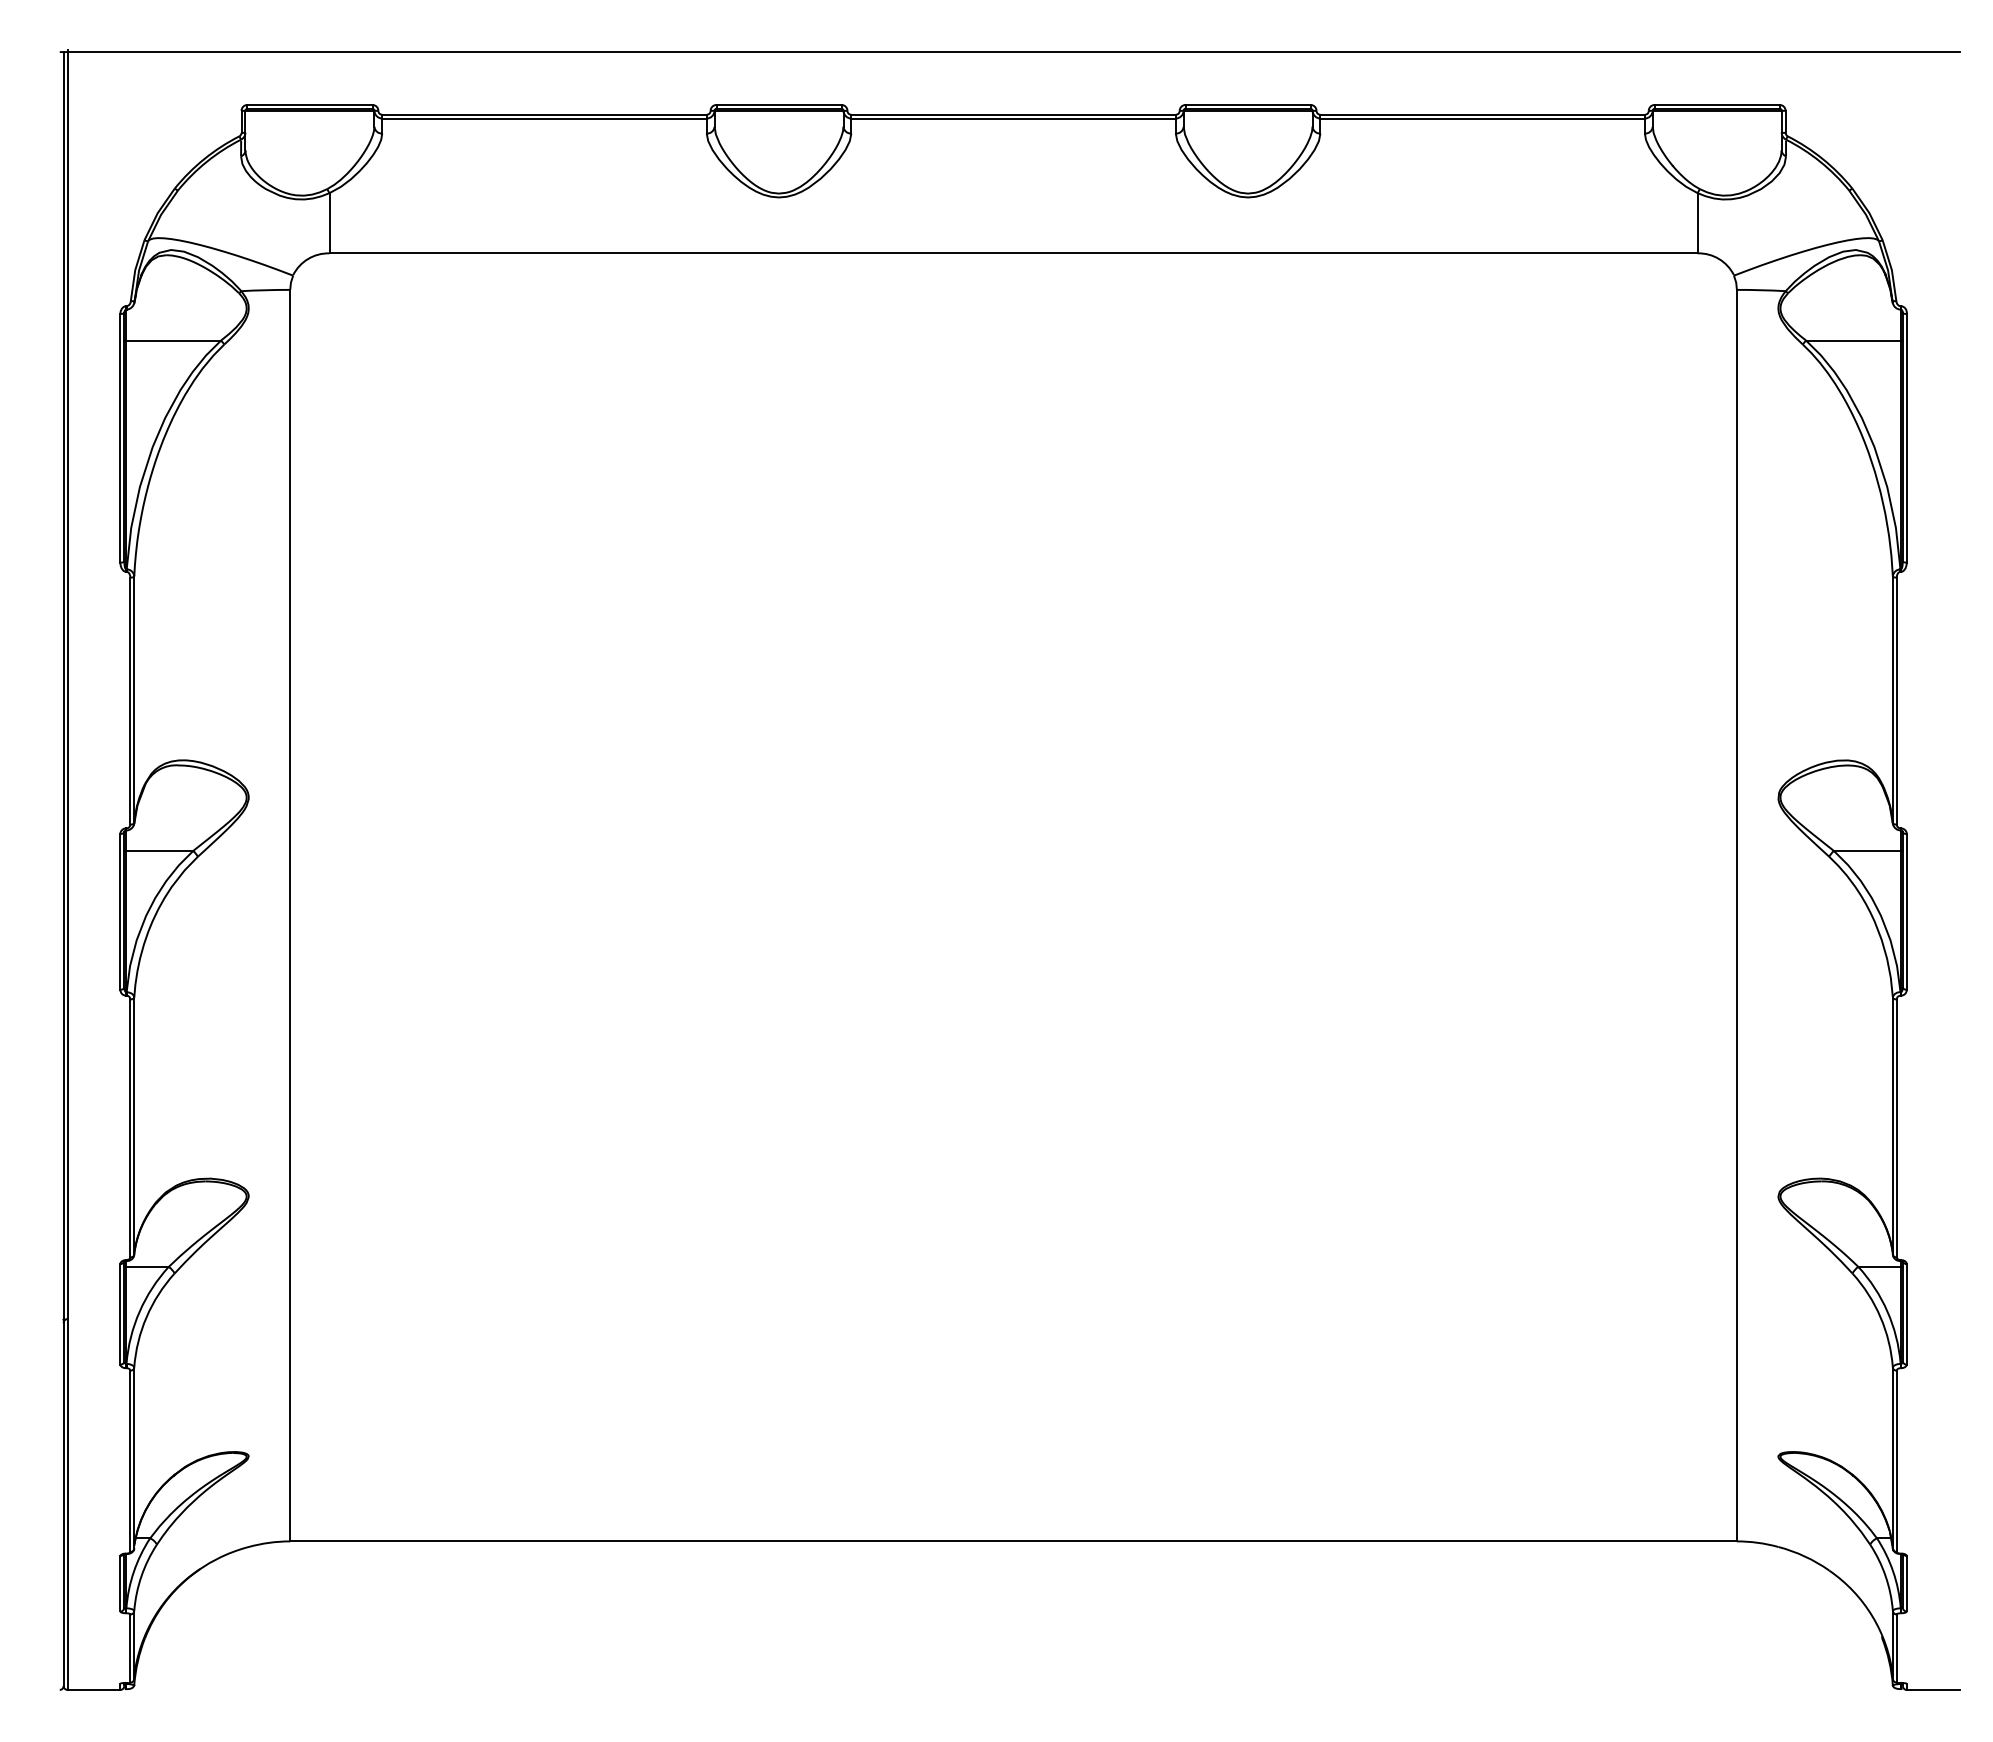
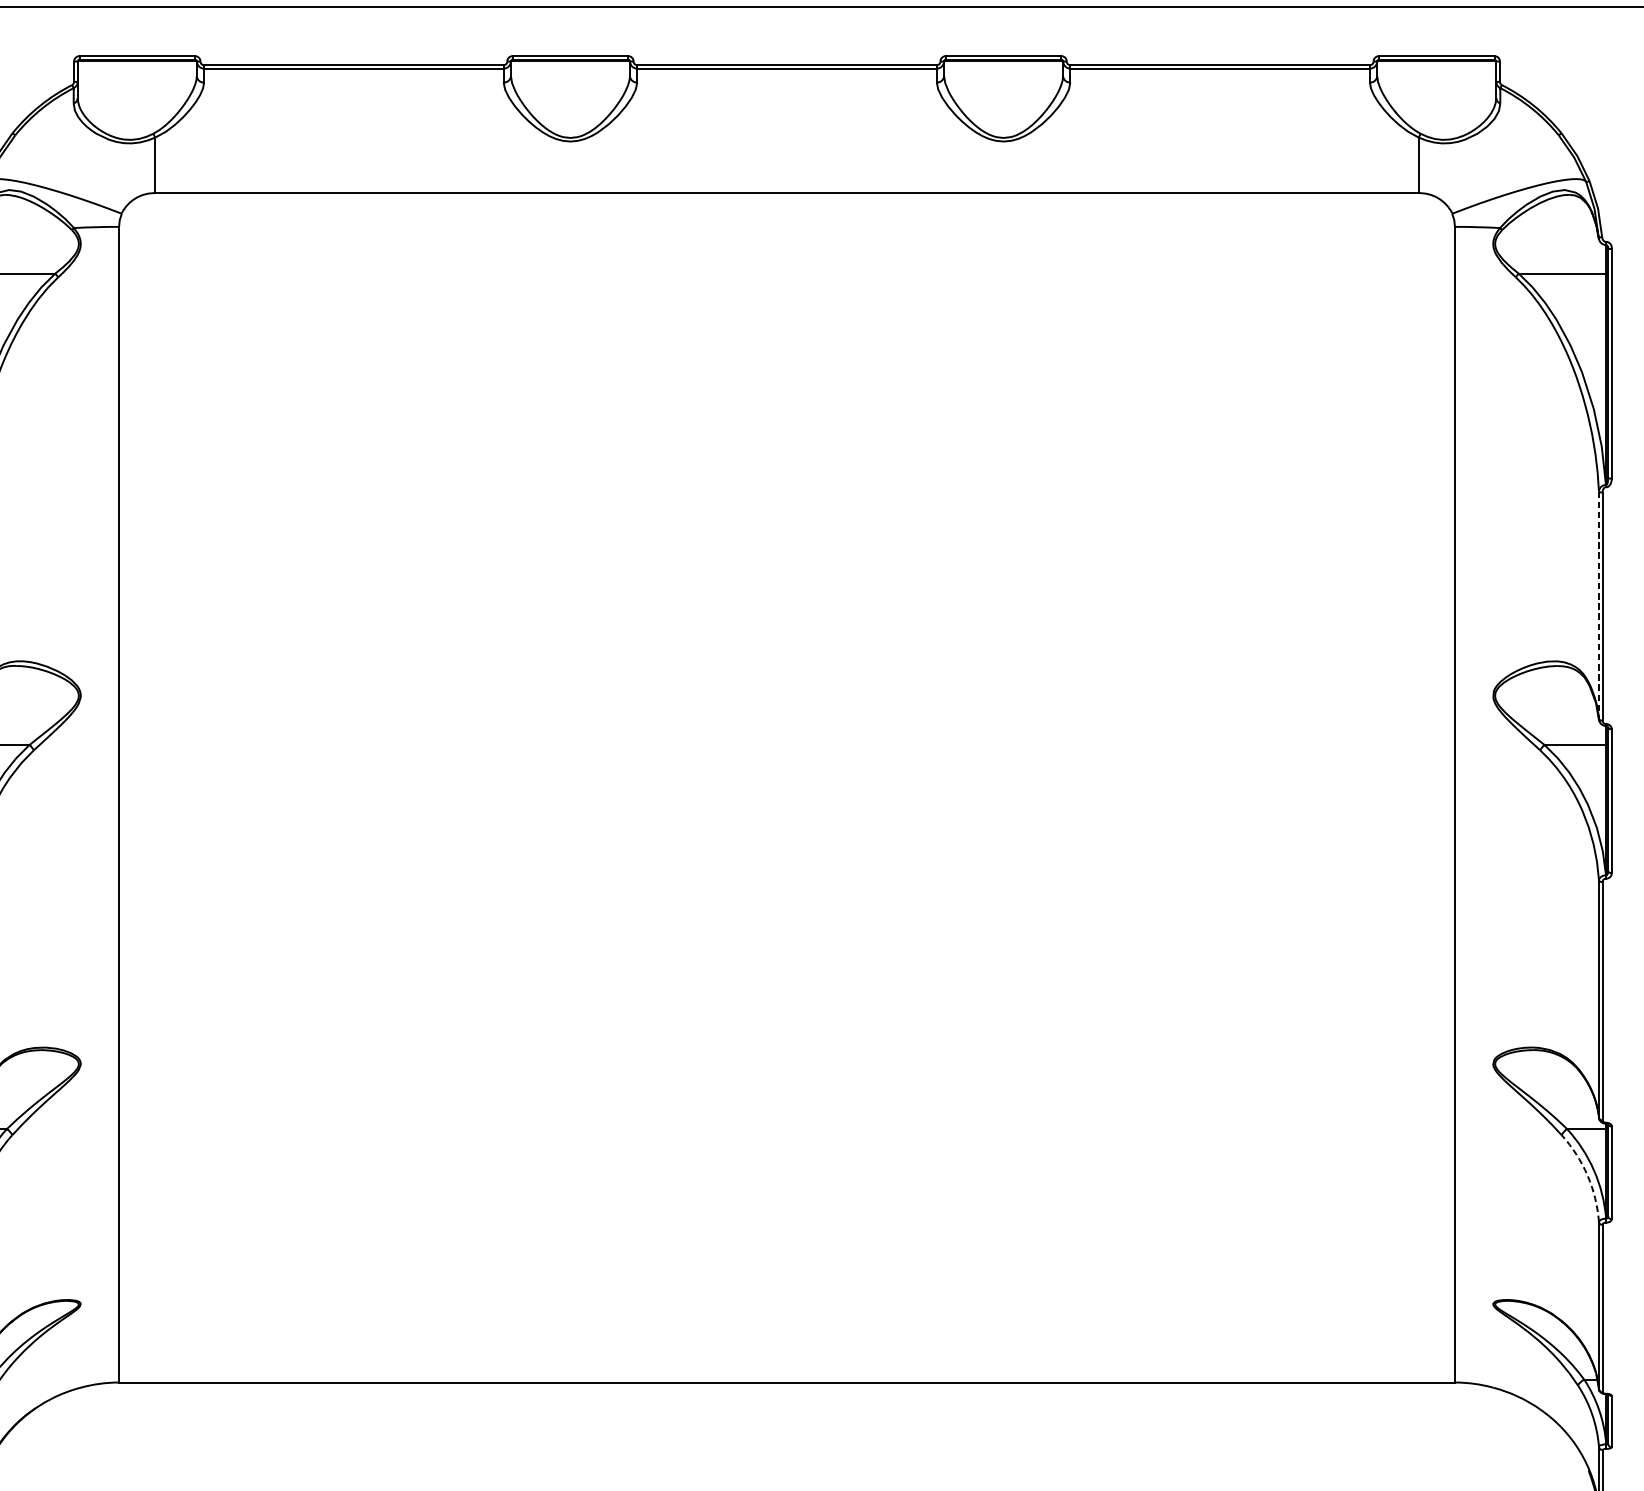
line: (1892, 700) -> (1598, 606), solid -> dashed
arc: (1880, 1317) -> (1587, 1175), solid -> dashed

